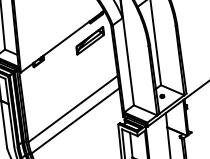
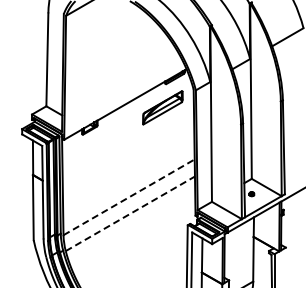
line: (73, 109) -> (129, 197), solid -> dashed
line: (75, 120) -> (130, 213), solid -> dashed

